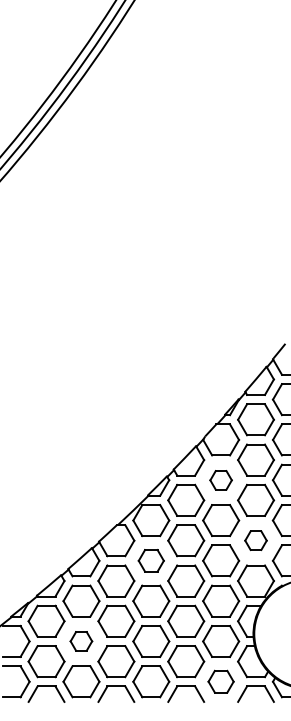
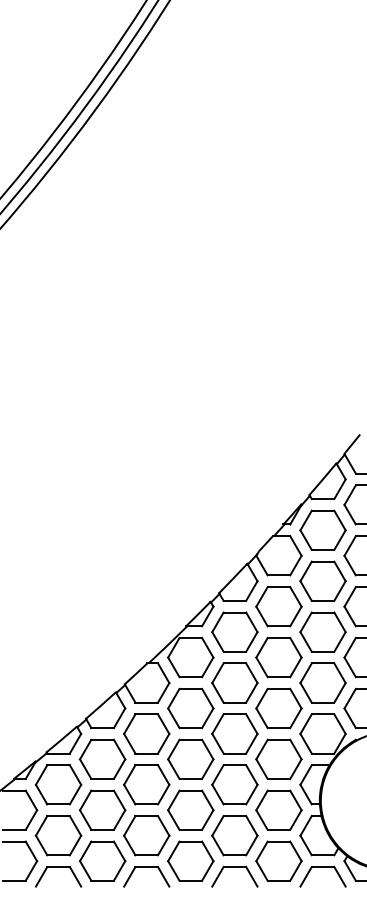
part: (220, 480) -> (278, 606), size x1.67
part: (255, 540) -> (322, 682), size x1.67
part: (151, 560) -> (190, 708), size x1.43
part: (81, 640) -> (102, 809), size x1.67
part: (220, 681) -> (278, 860), size x1.43

